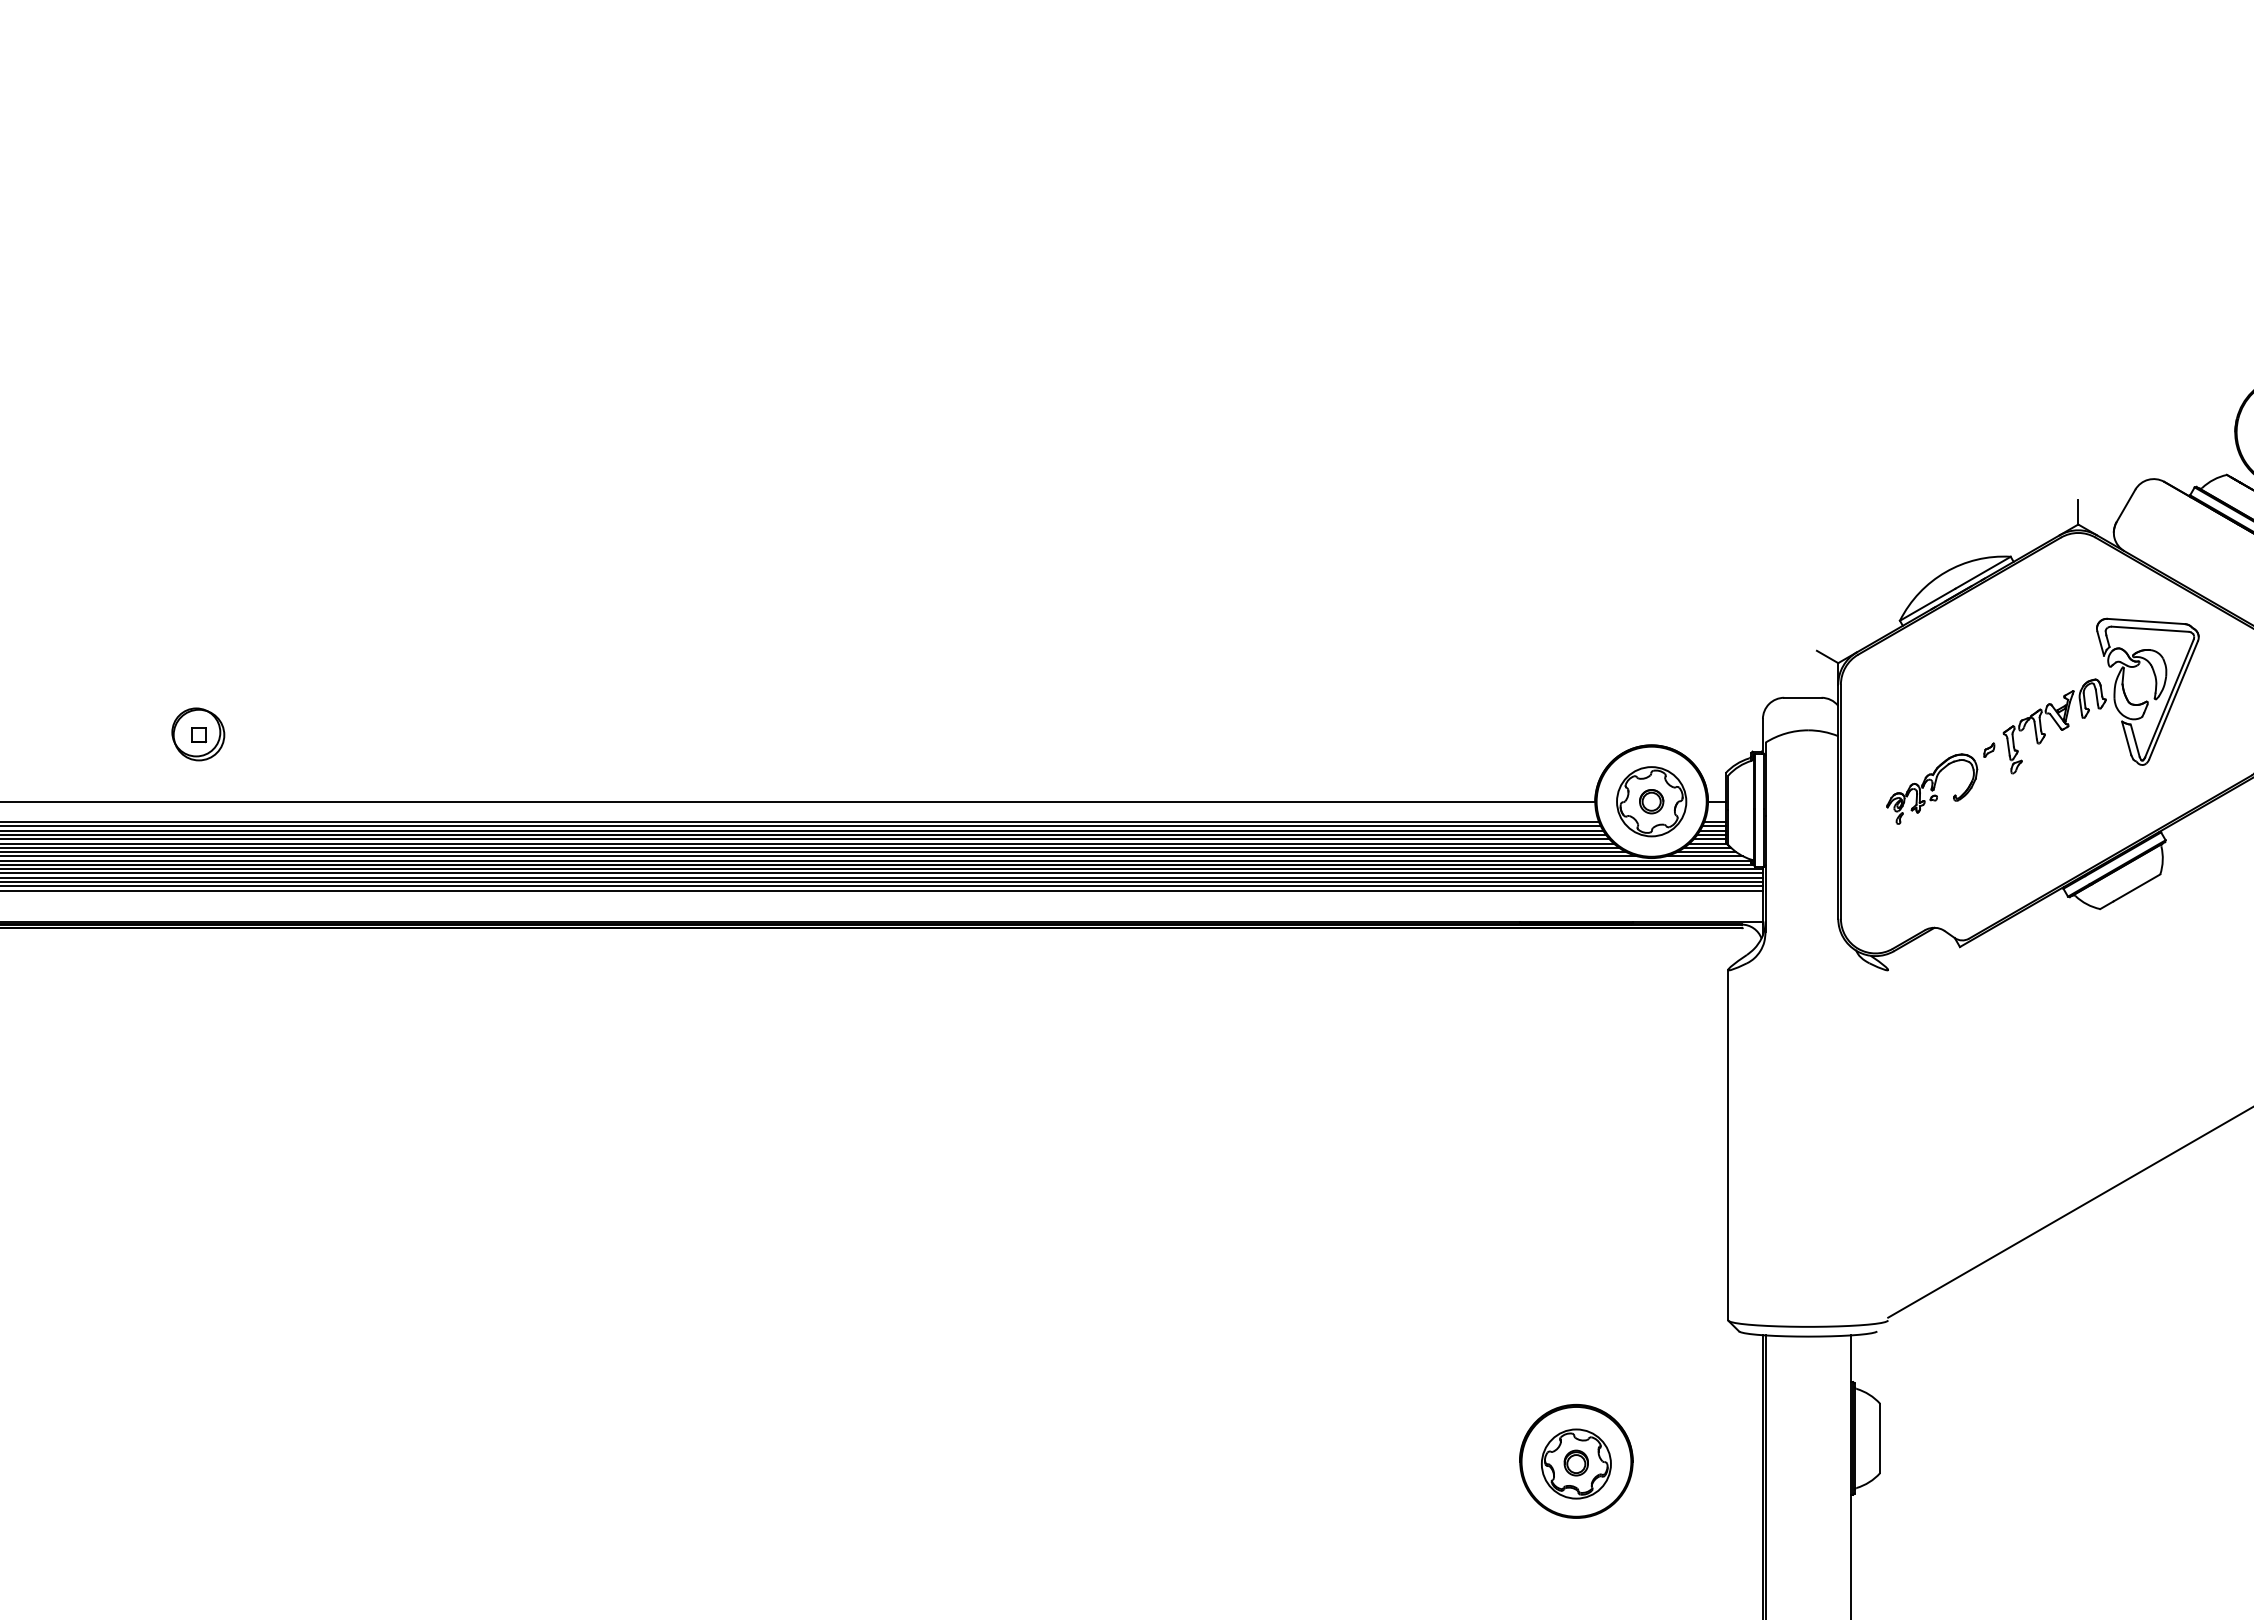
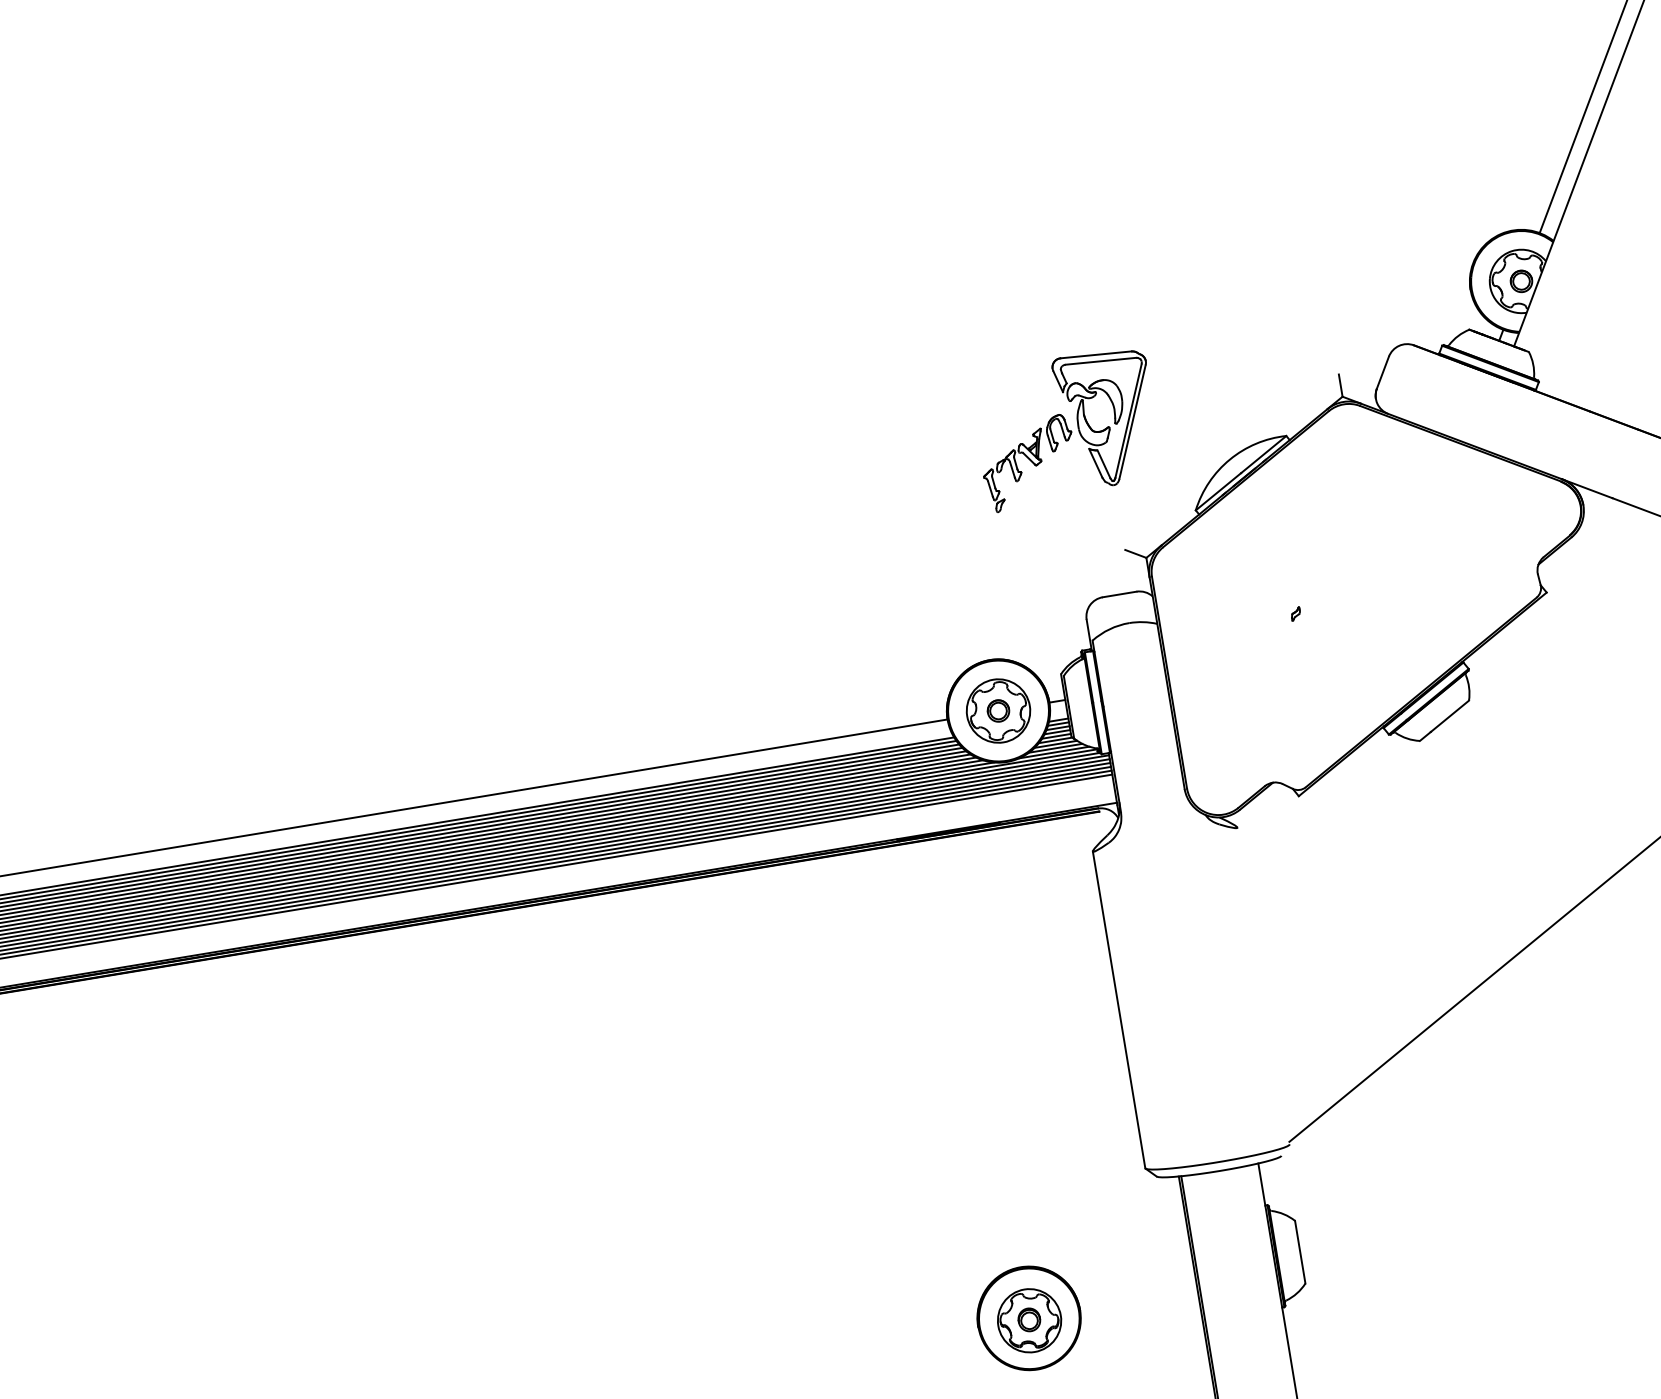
part: (2100, 695) -> (1065, 428), moved
part: (1932, 788) -> (1250, 657), removed

